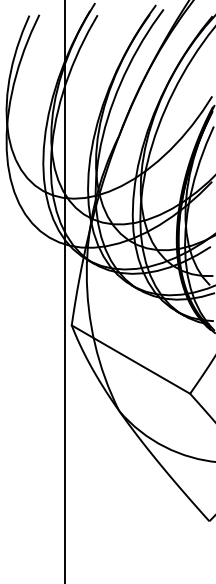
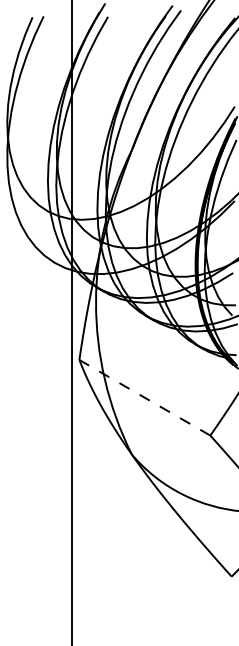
line: (130, 359) -> (144, 397), solid -> dashed

